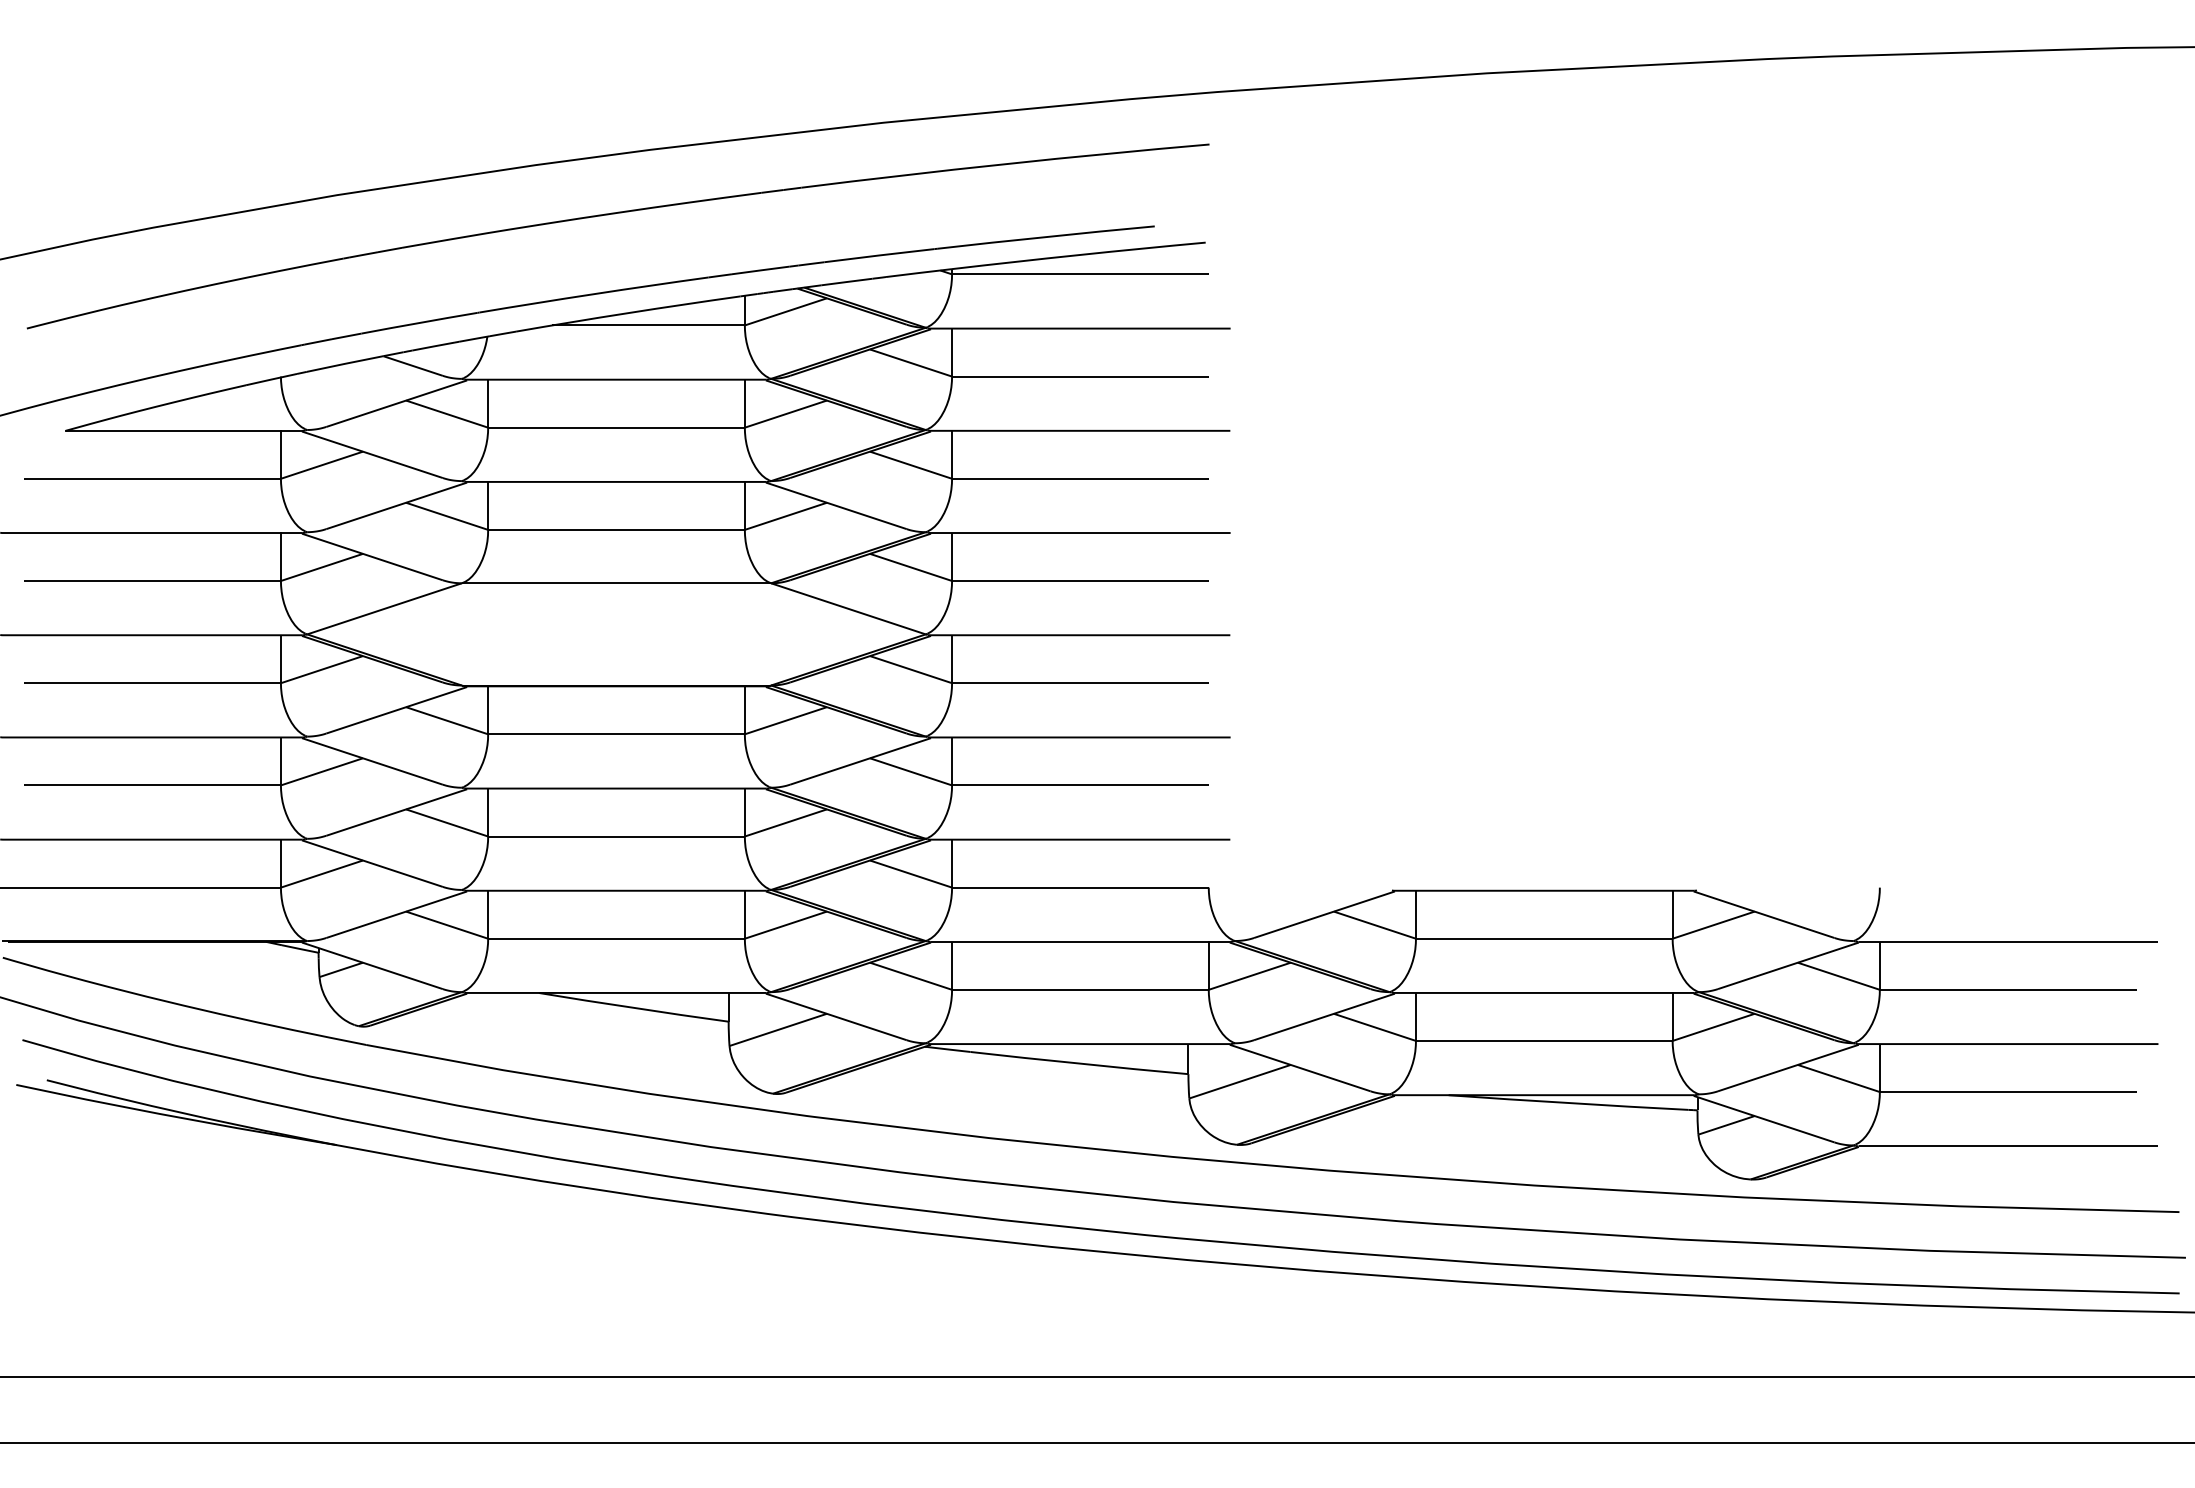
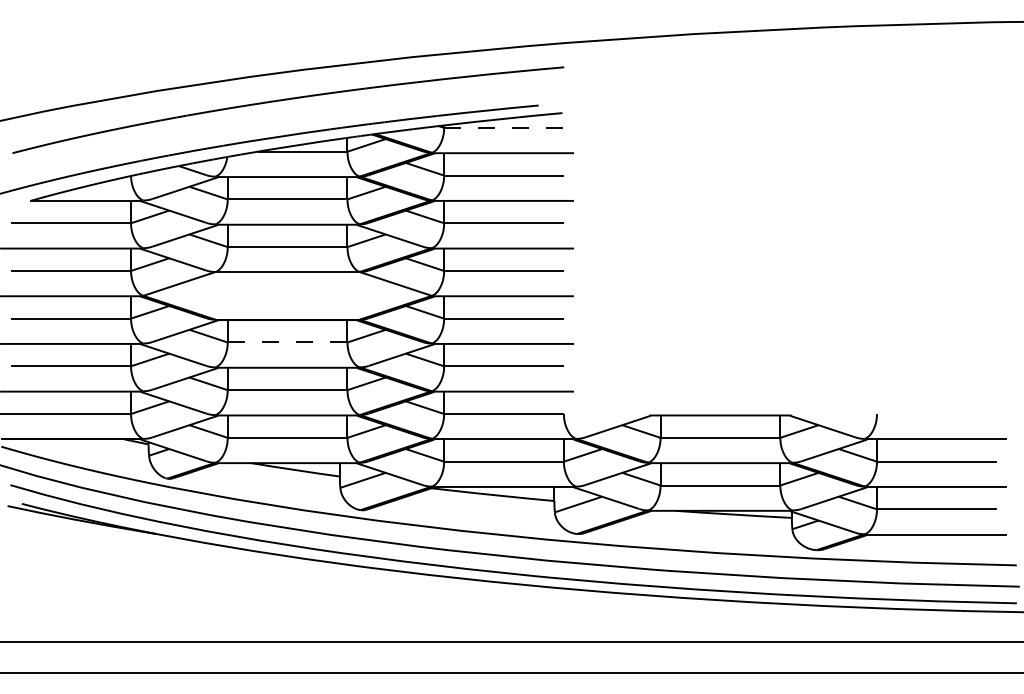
line: (1081, 273) -> (504, 127), solid -> dashed
line: (616, 734) -> (287, 342), solid -> dashed

